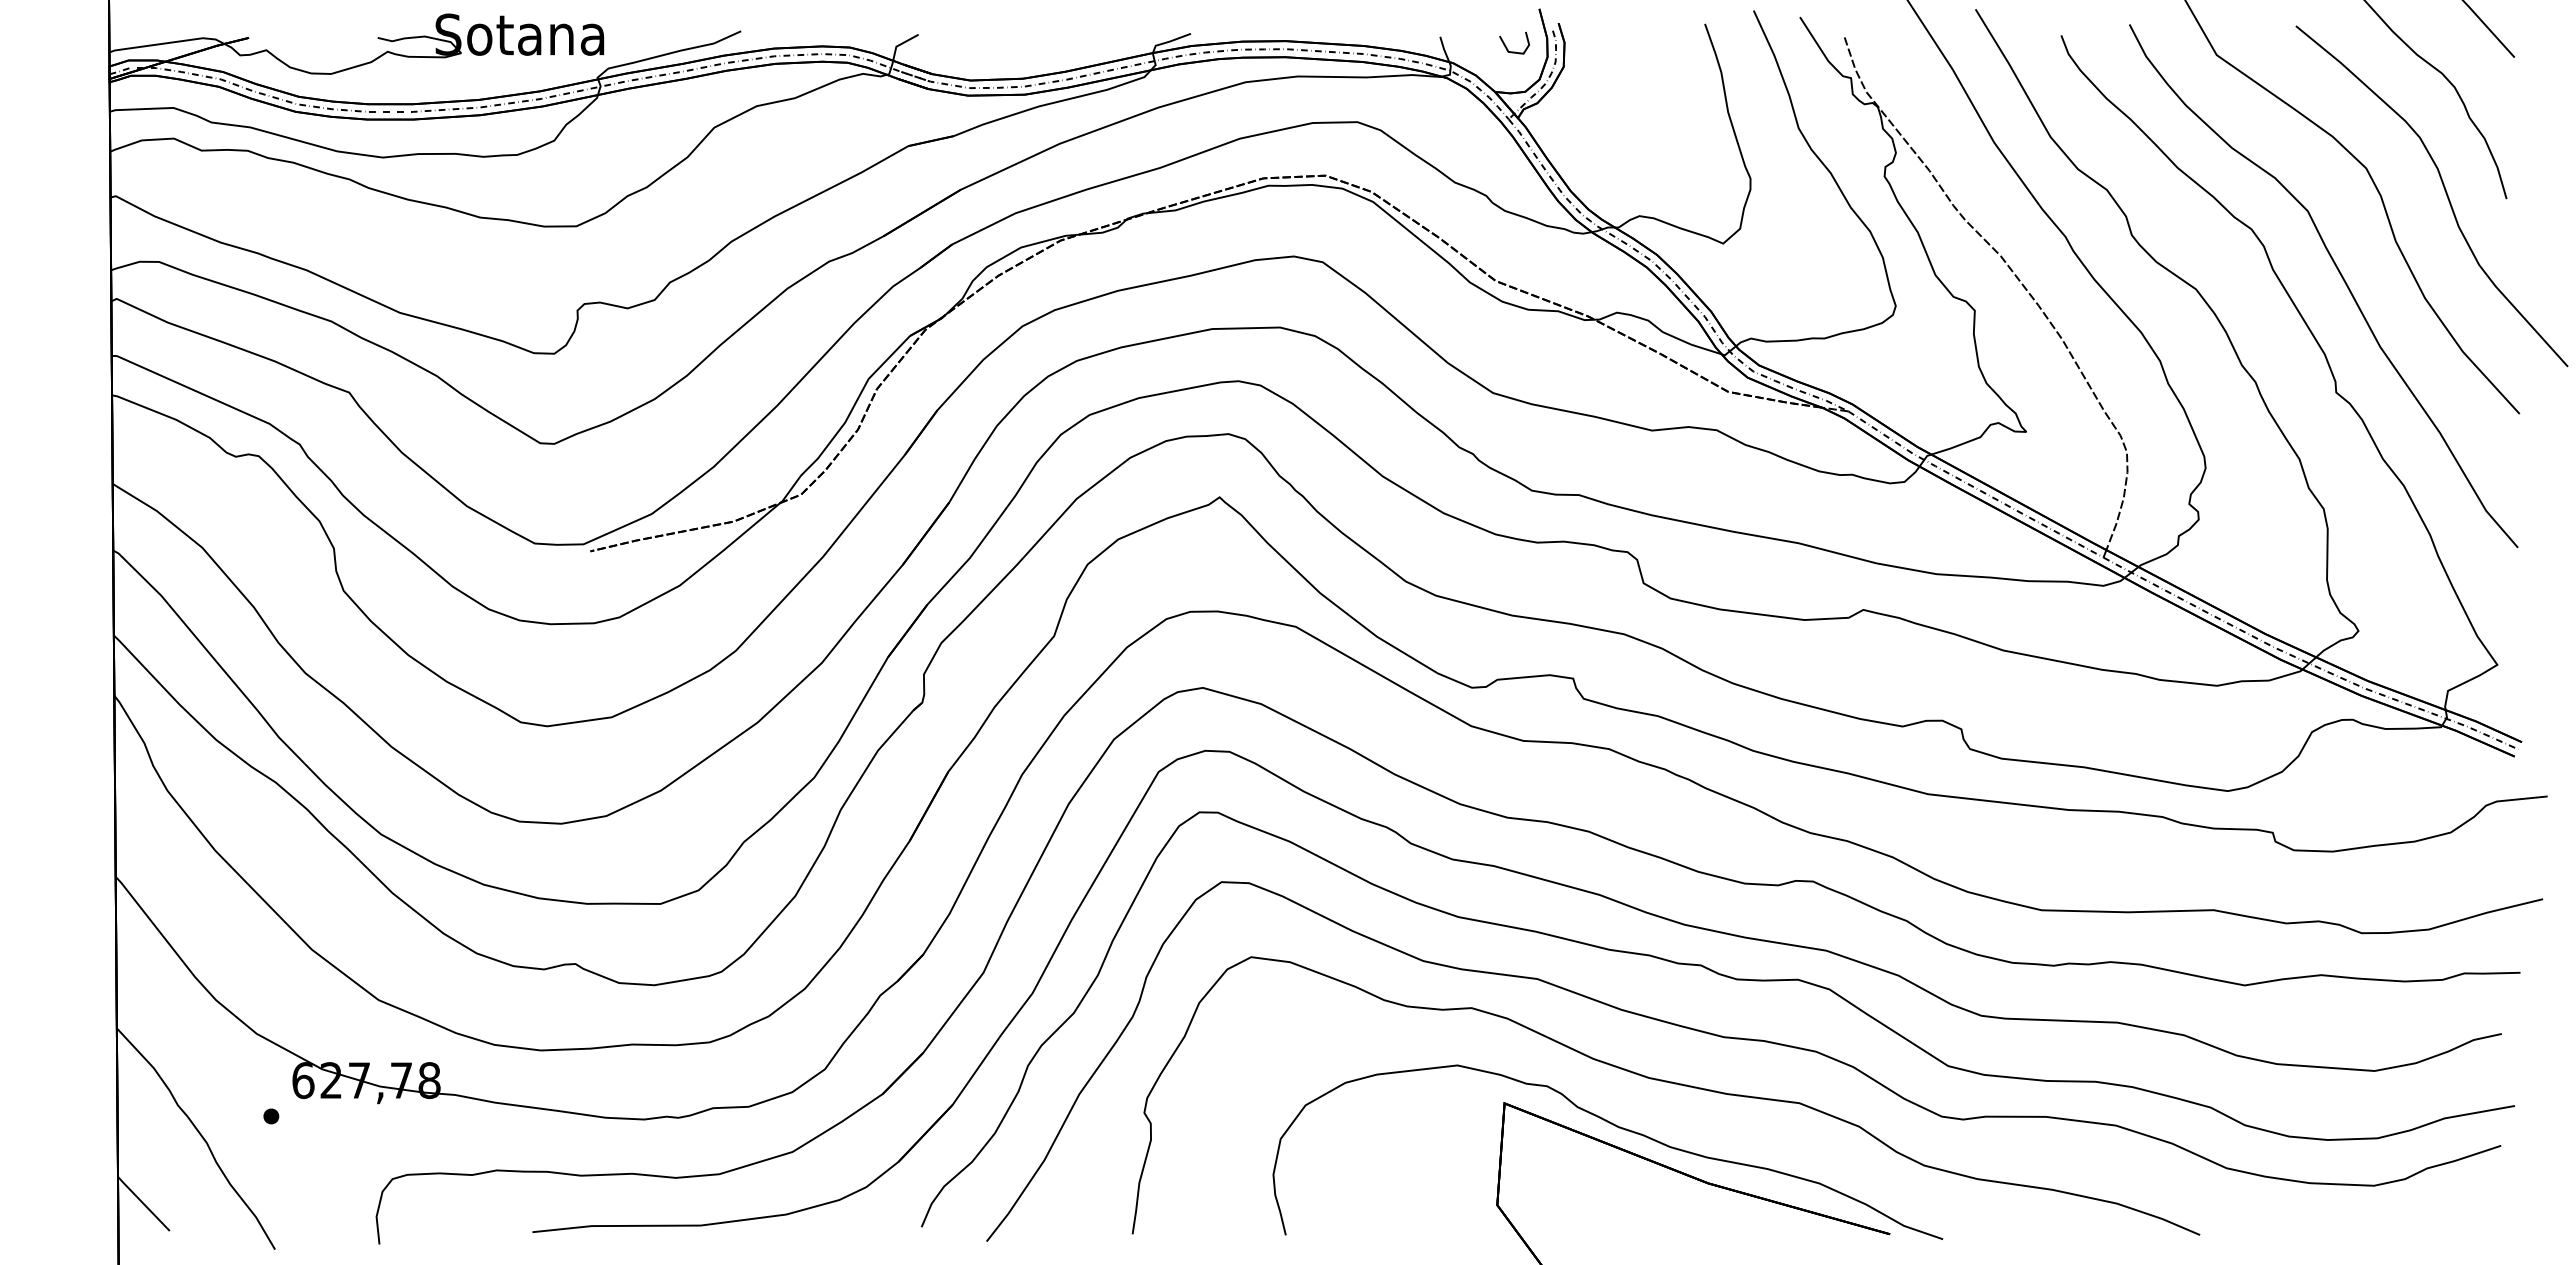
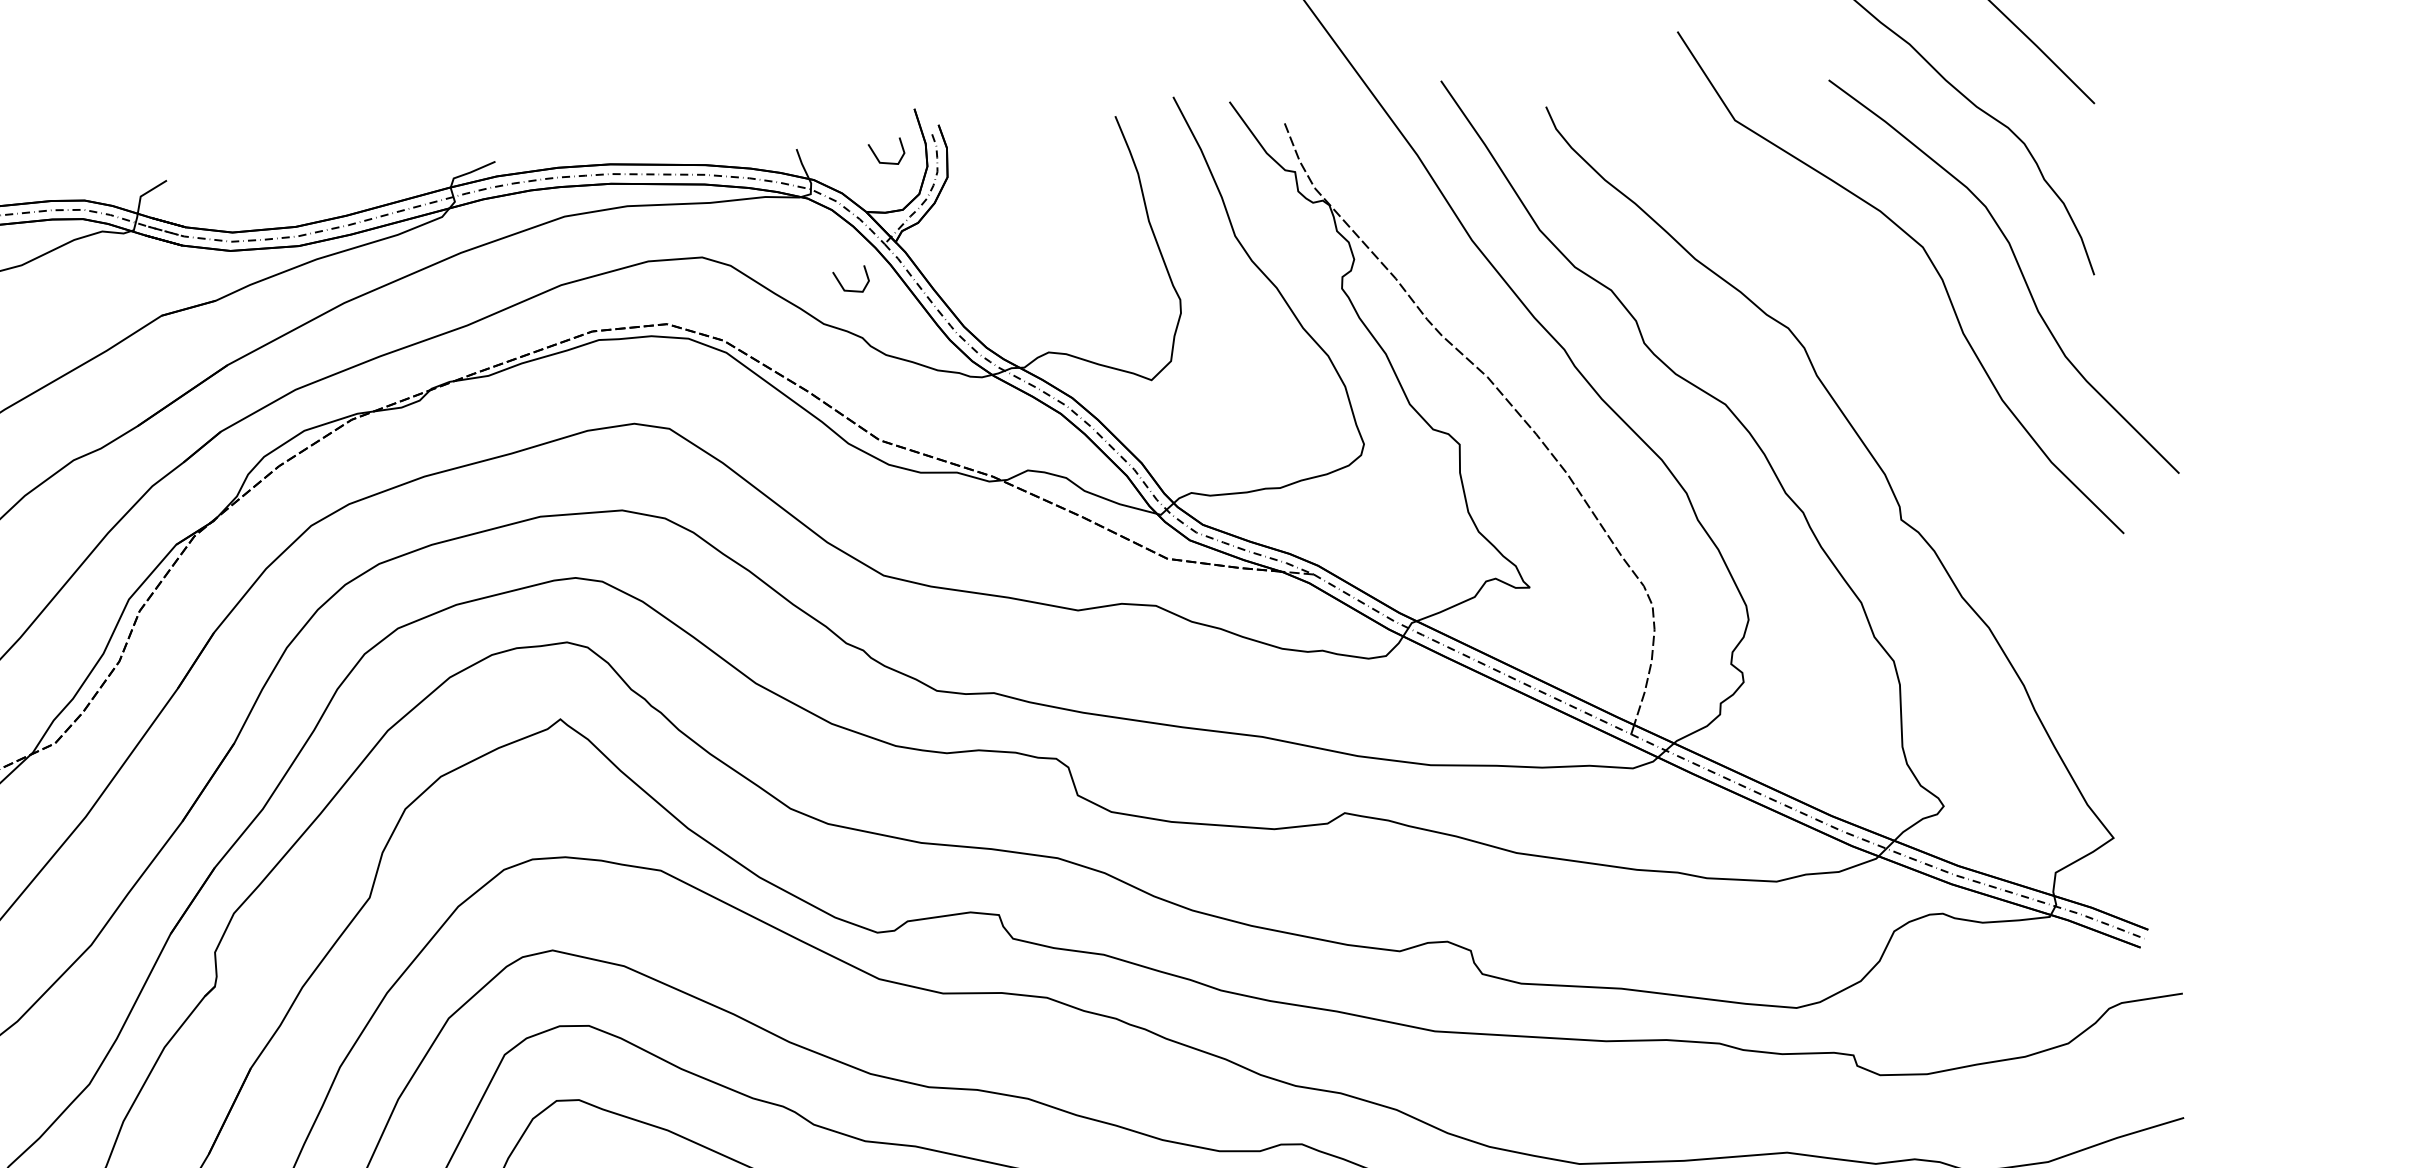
line: (1472, 151) -> (842, 285), added
curve: (2341, 277) -> (1900, 380), removed

